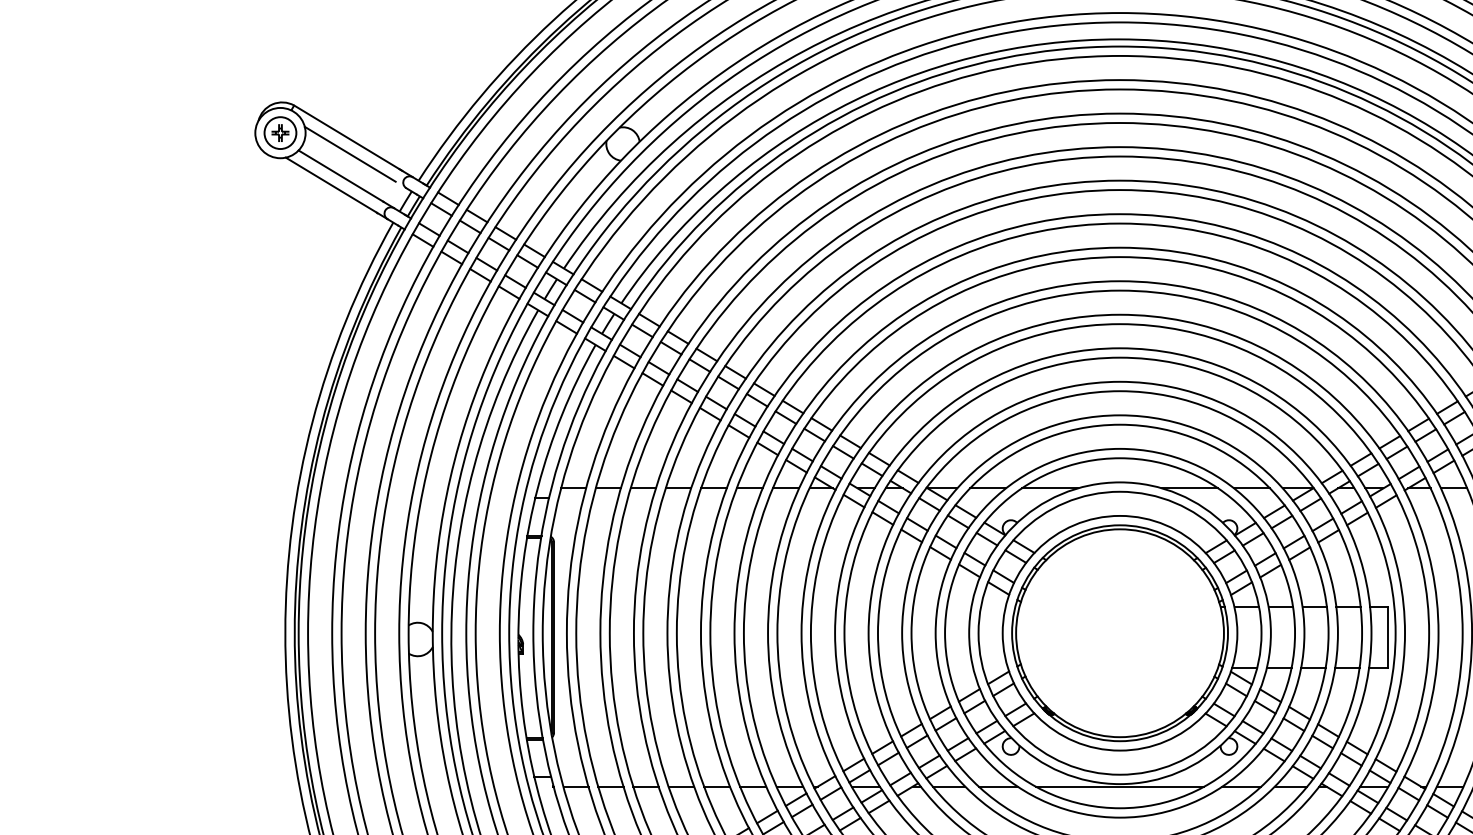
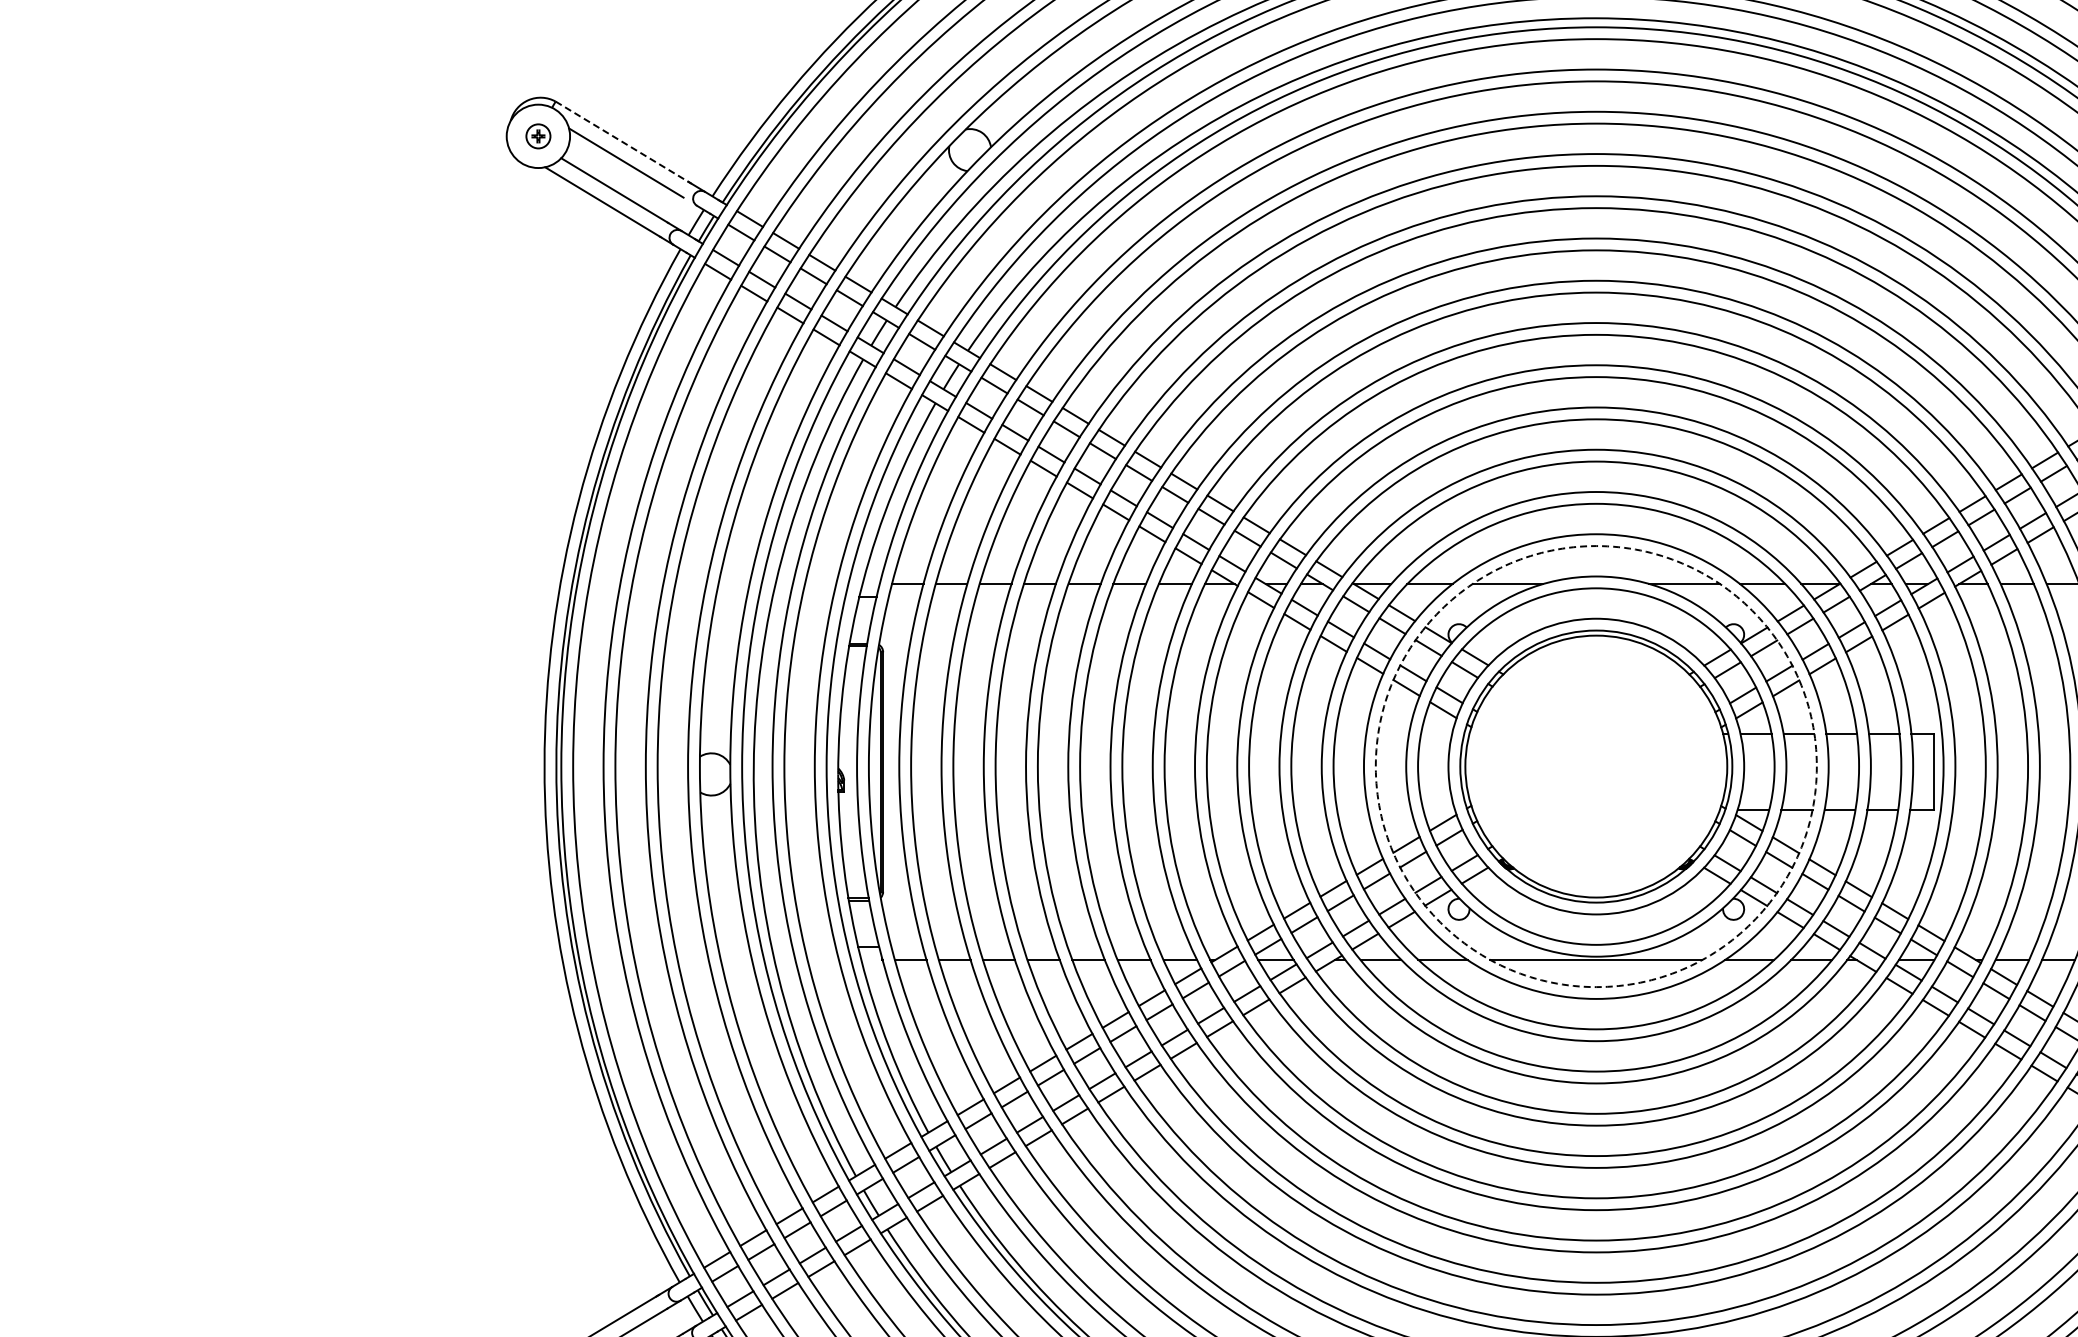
part: (280, 133) -> (538, 136), size x0.6
line: (348, 137) -> (623, 142), solid -> dashed
circle: (1119, 633) -> (1595, 766), solid -> dashed

